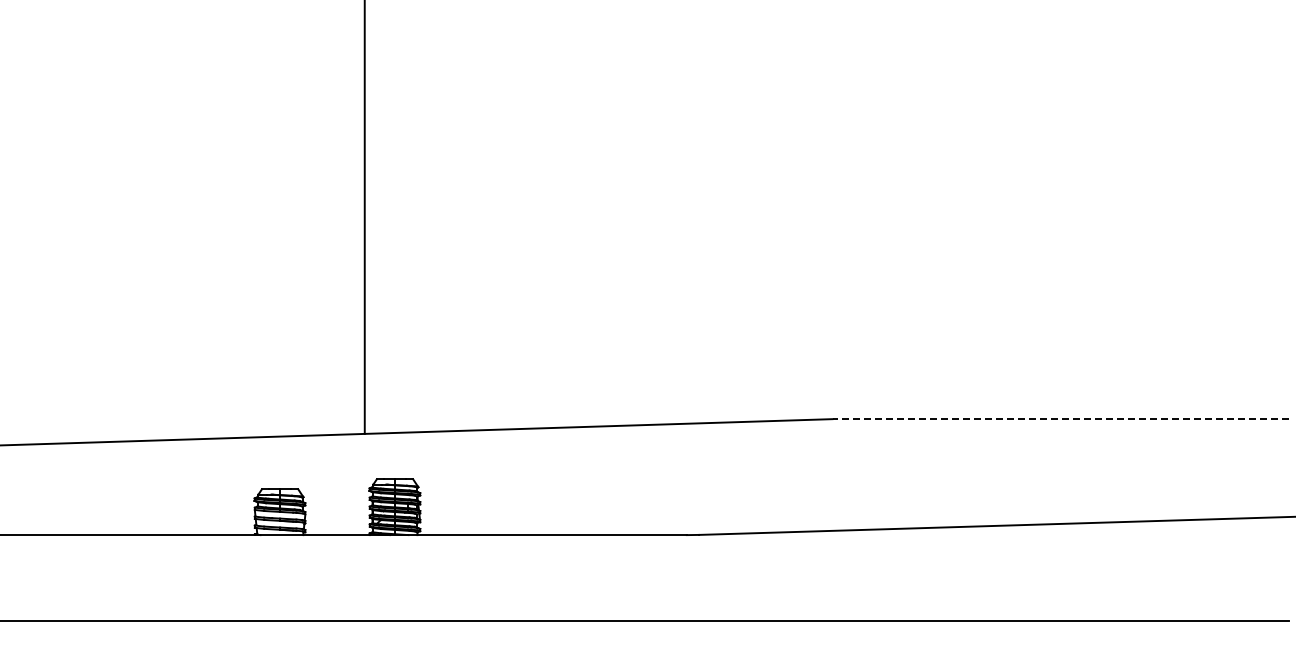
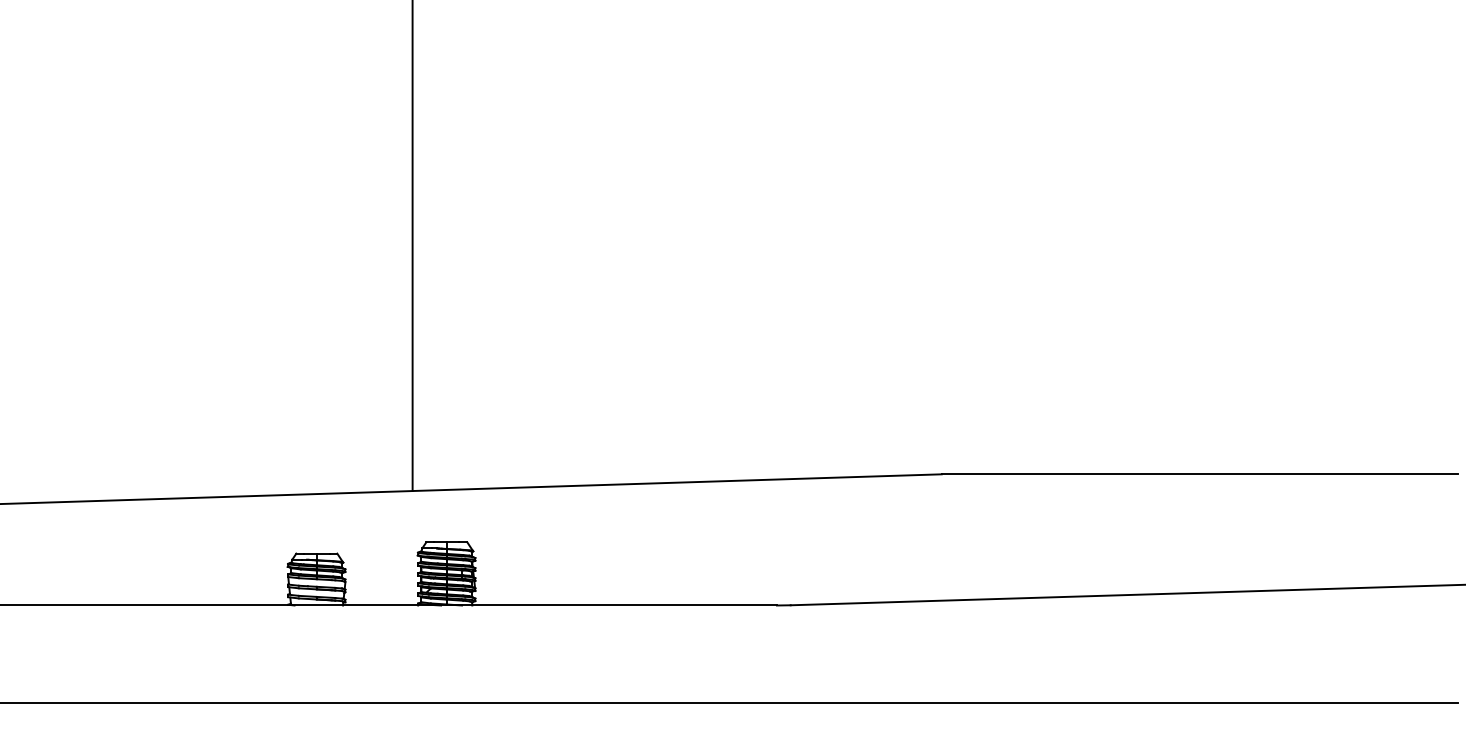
line: (1060, 419) -> (1199, 474), dashed -> solid

